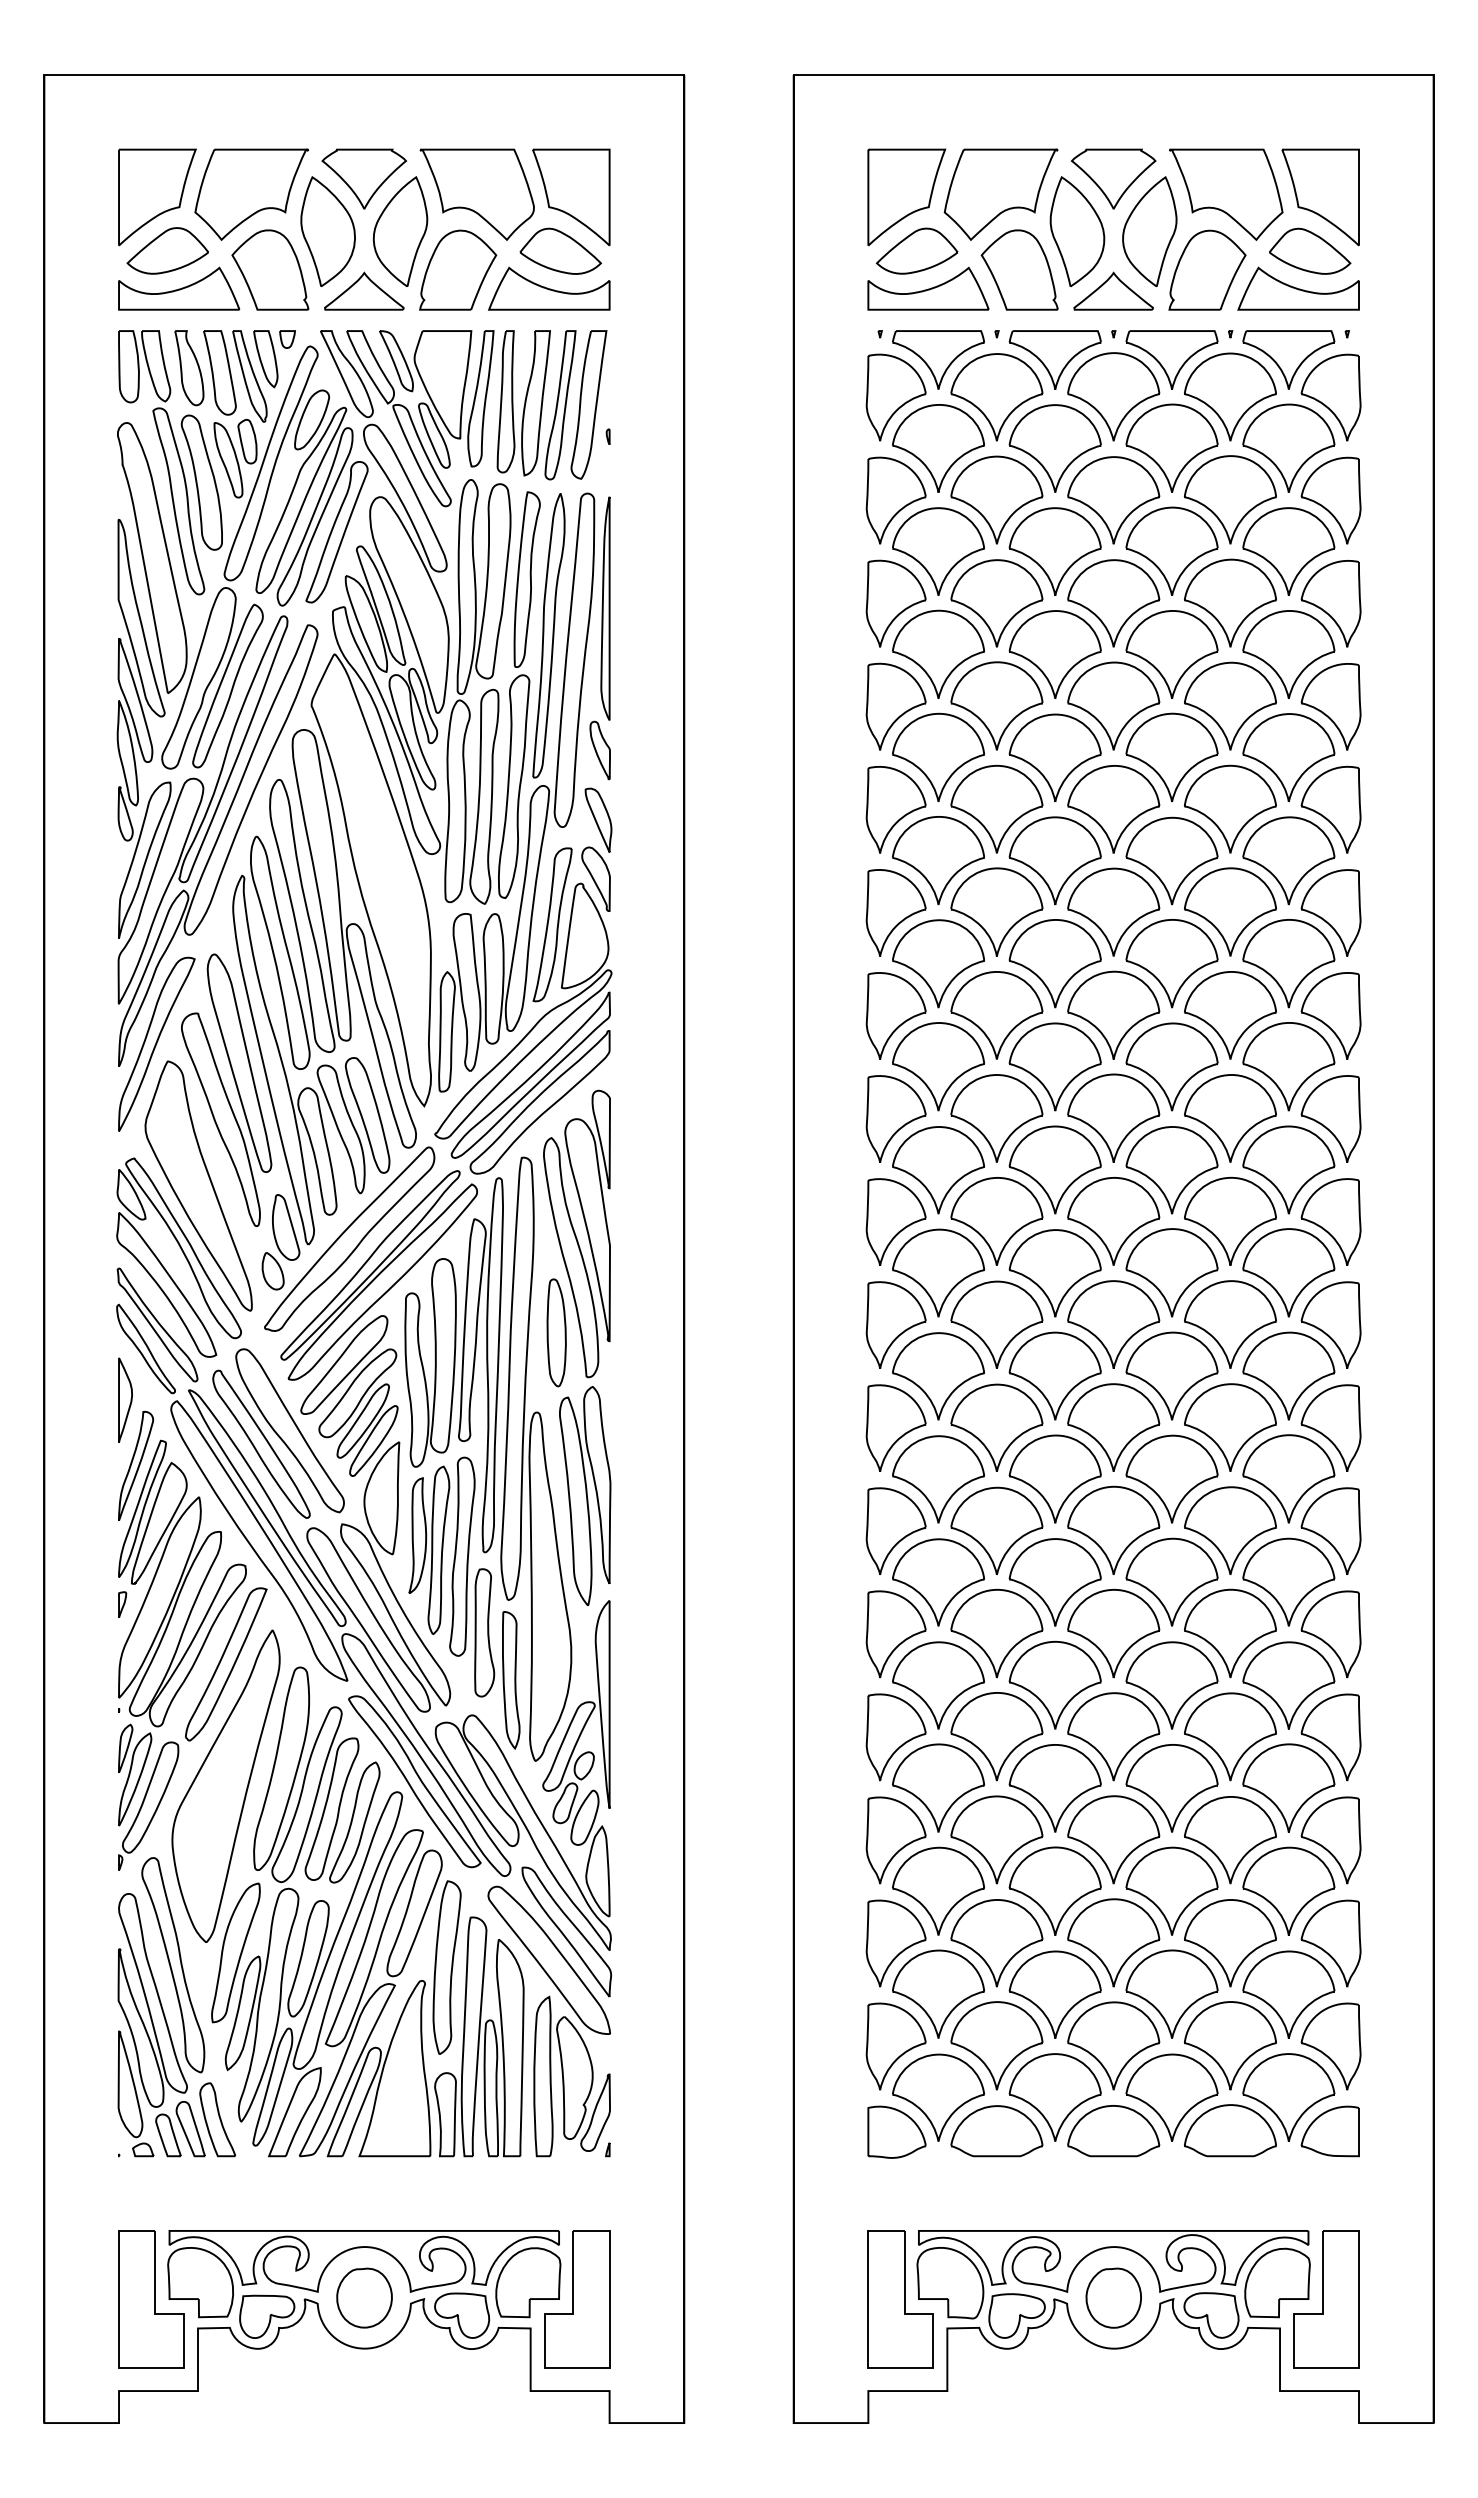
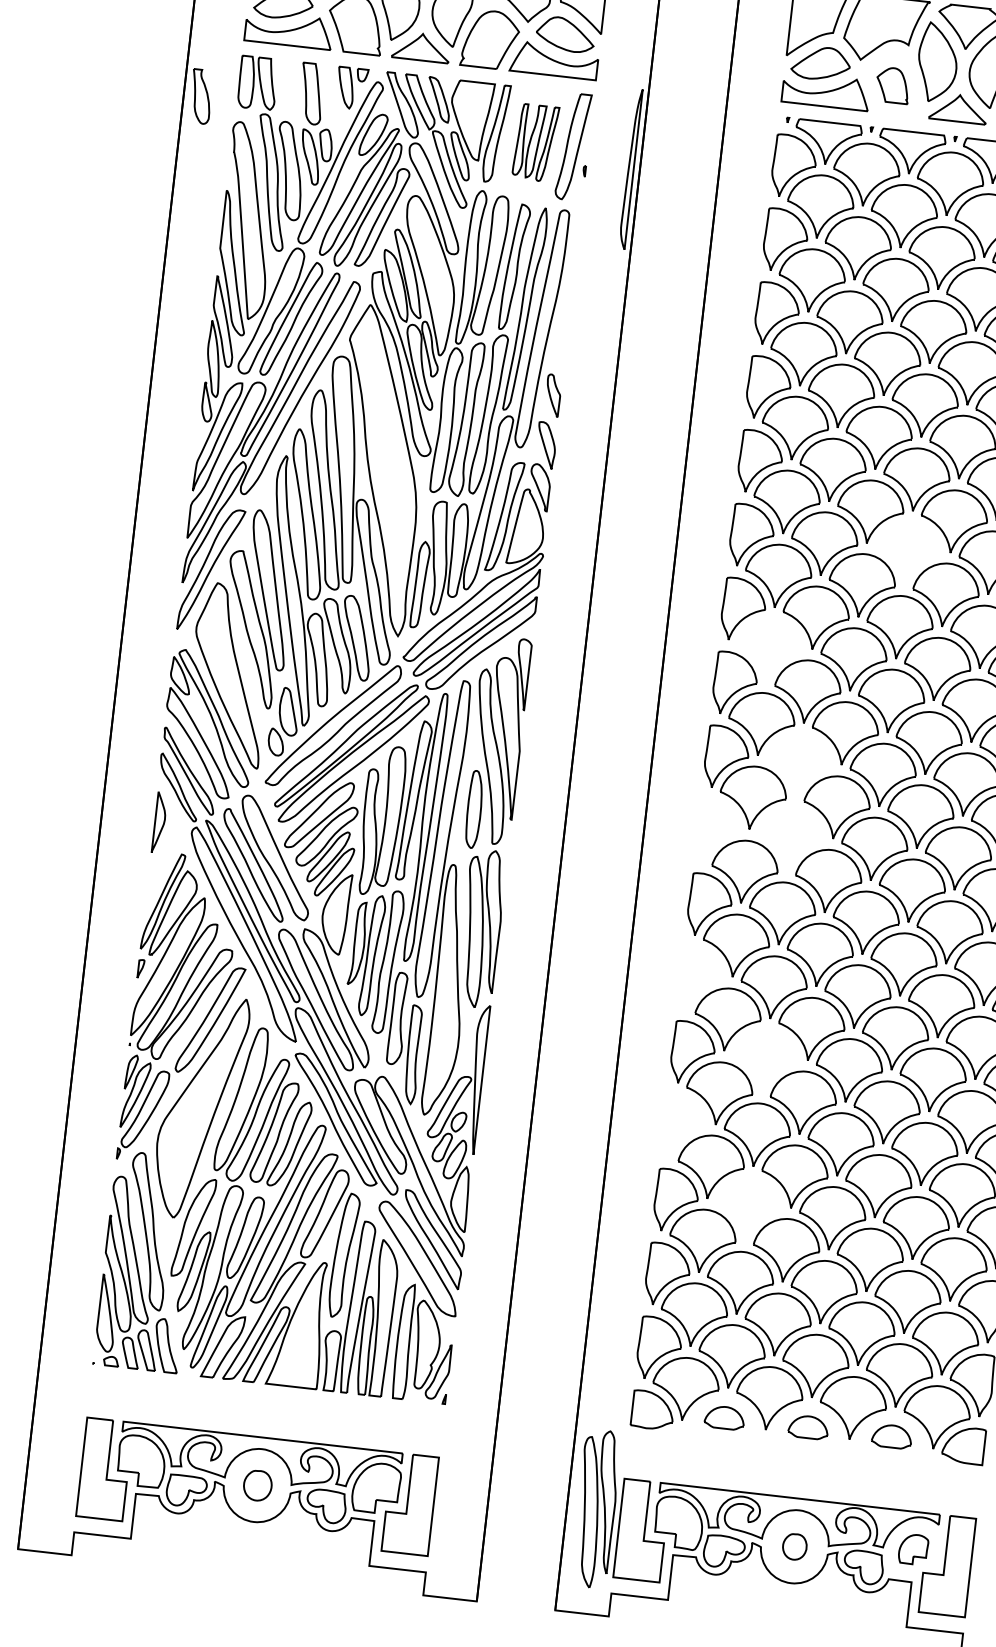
part: (1019, 269) -> (893, 85), size x0.6
part: (189, 368) -> (201, 96), moved
part: (249, 376) -> (332, 98), removed
part: (536, 405) -> (535, 143), size x0.7
part: (605, 608) -> (630, 169), moved
part: (1113, 911) -> (907, 552), removed
part: (938, 1066) -> (769, 649), removed
part: (996, 1221) -> (798, 765), removed
part: (895, 1324) -> (717, 831), removed
part: (996, 1324) -> (790, 839), removed
part: (136, 1465) -> (162, 870), removed
part: (895, 1530) -> (701, 978), removed
part: (996, 1633) -> (765, 1060), removed
part: (895, 1737) -> (684, 1127), removed
part: (996, 1839) -> (748, 1208), removed
part: (1229, 2130) -> (891, 1436), size x0.6
part: (996, 2131) -> (724, 1417), size x0.6
part: (1113, 2131) -> (808, 1427), size x0.6
part: (834, 2277) -> (596, 1509), added
part: (1277, 2282) -> (913, 1549), size x0.6
part: (364, 2297) -> (257, 1485), size x0.7
part: (1113, 2297) -> (794, 1546), size x0.6

